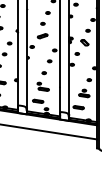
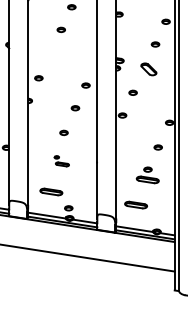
part: (42, 36) -> (60, 56), removed
part: (42, 86) -> (60, 160), size x0.6

